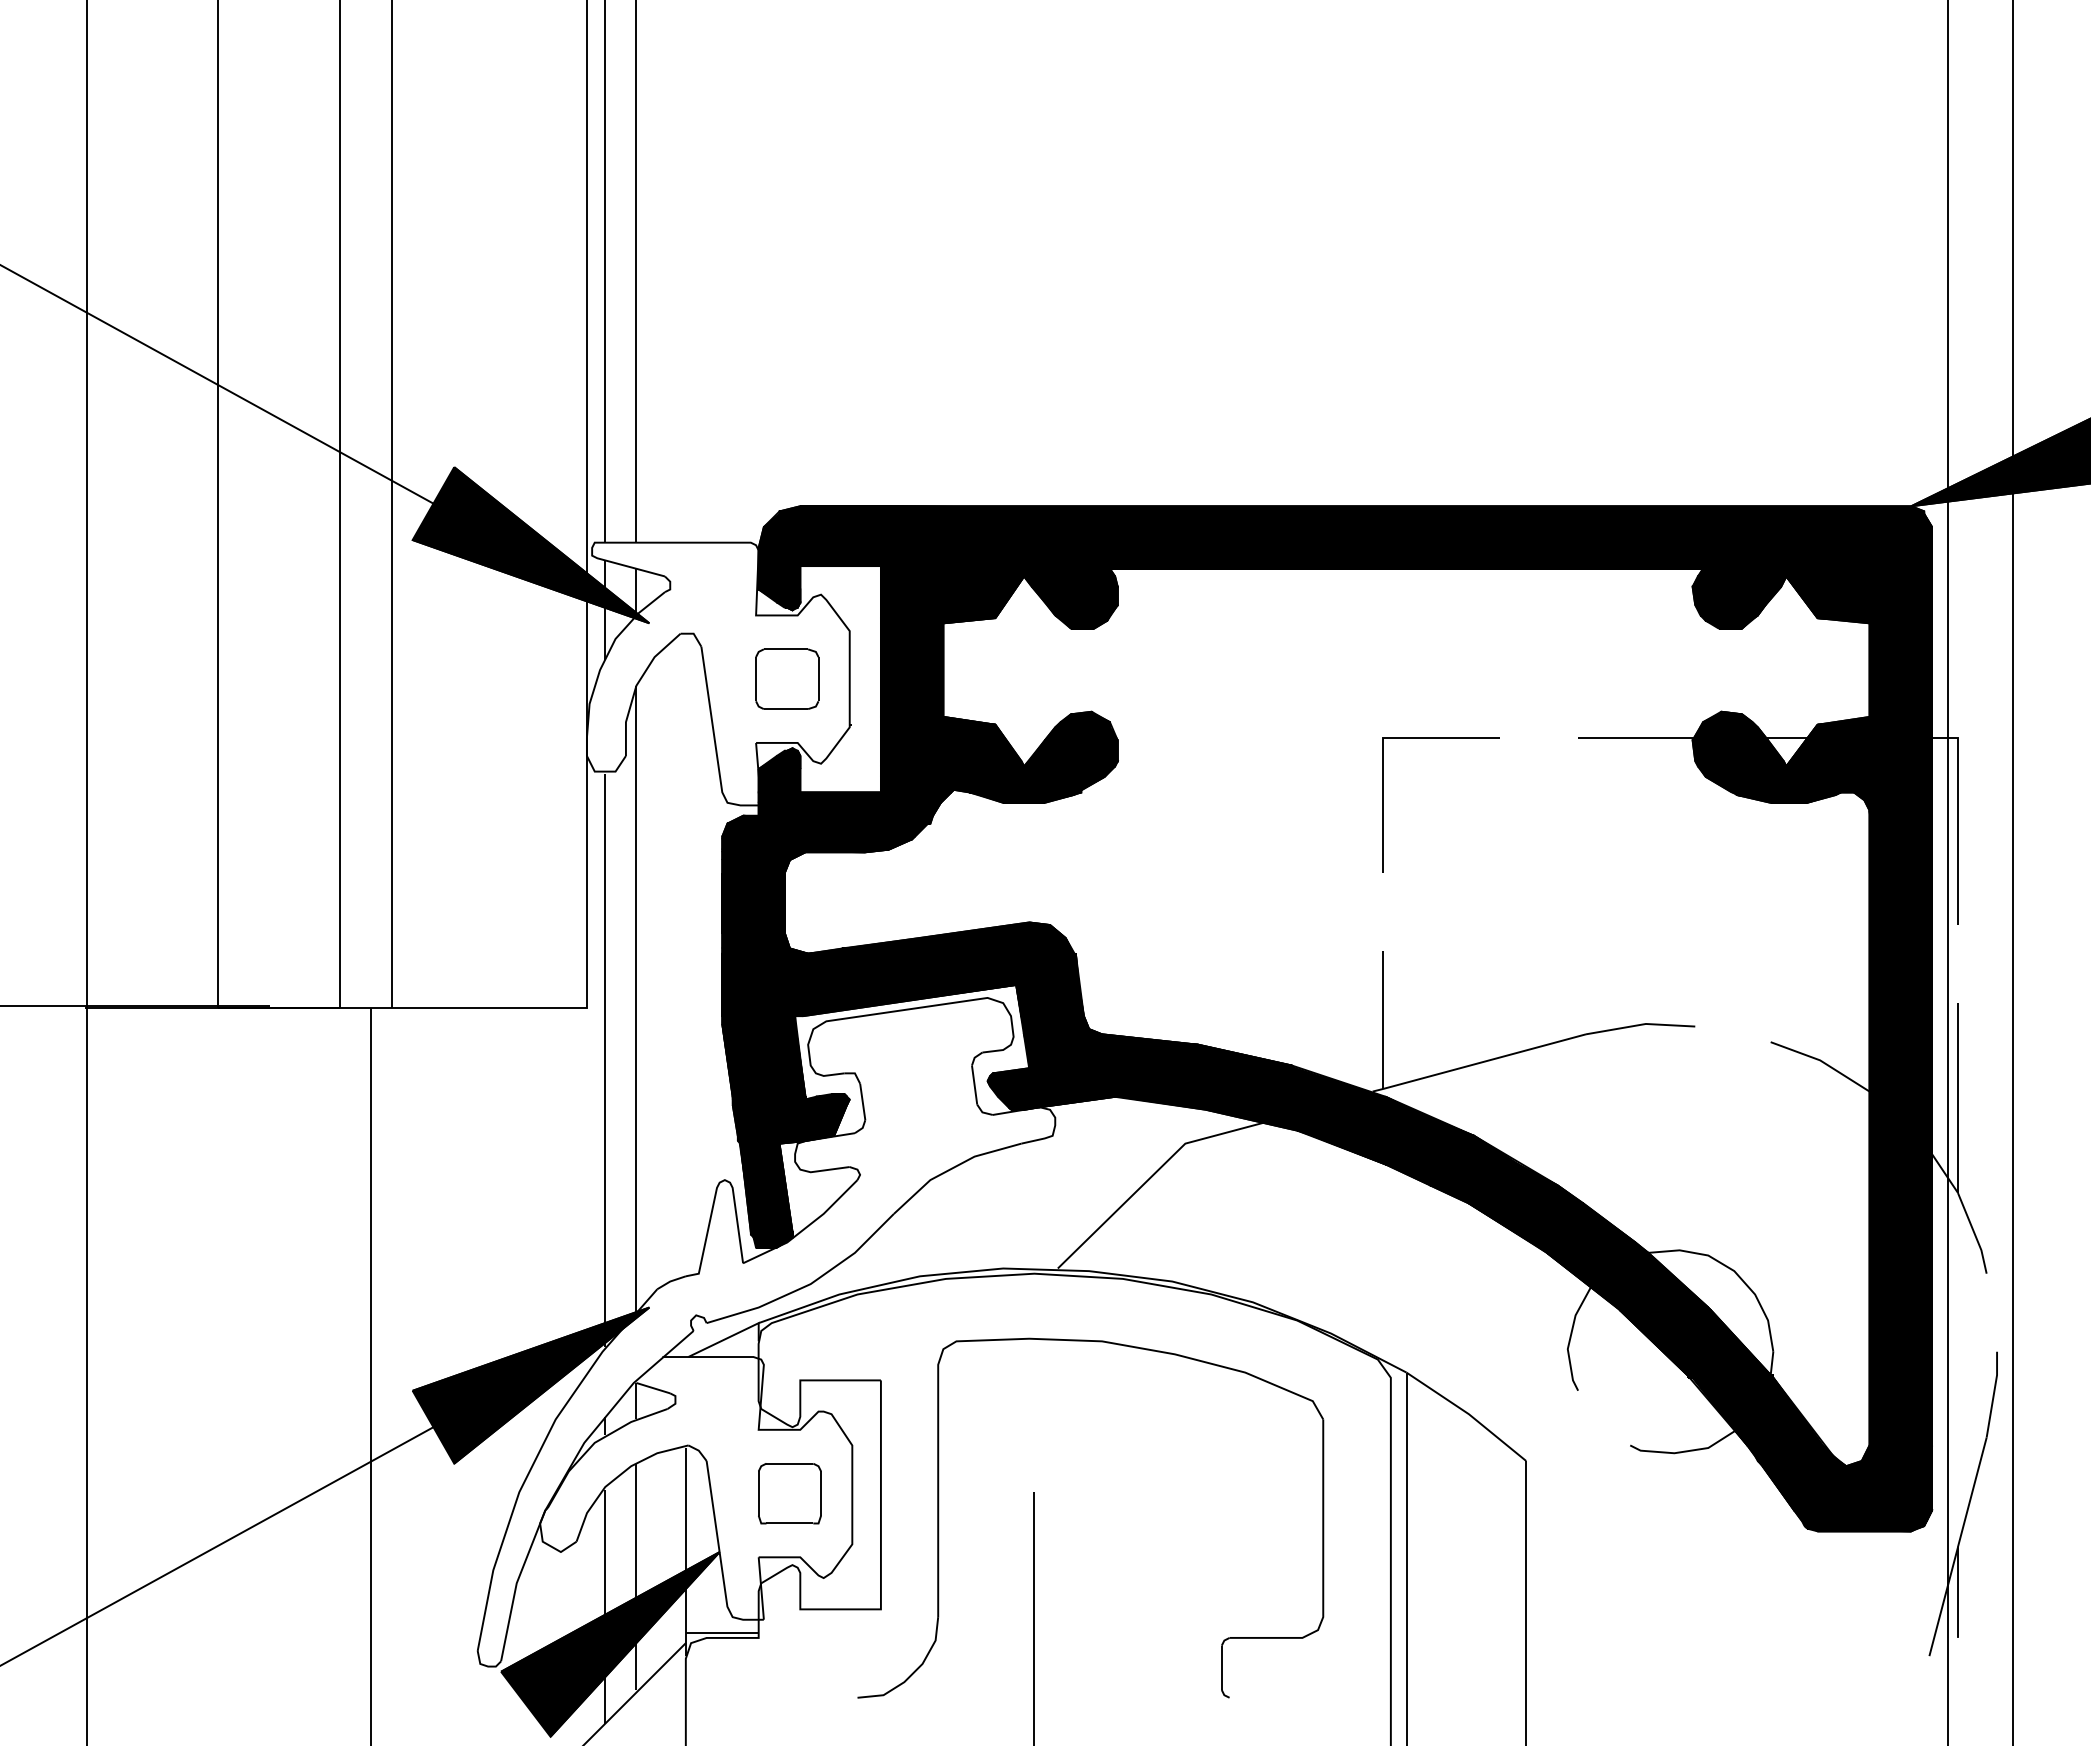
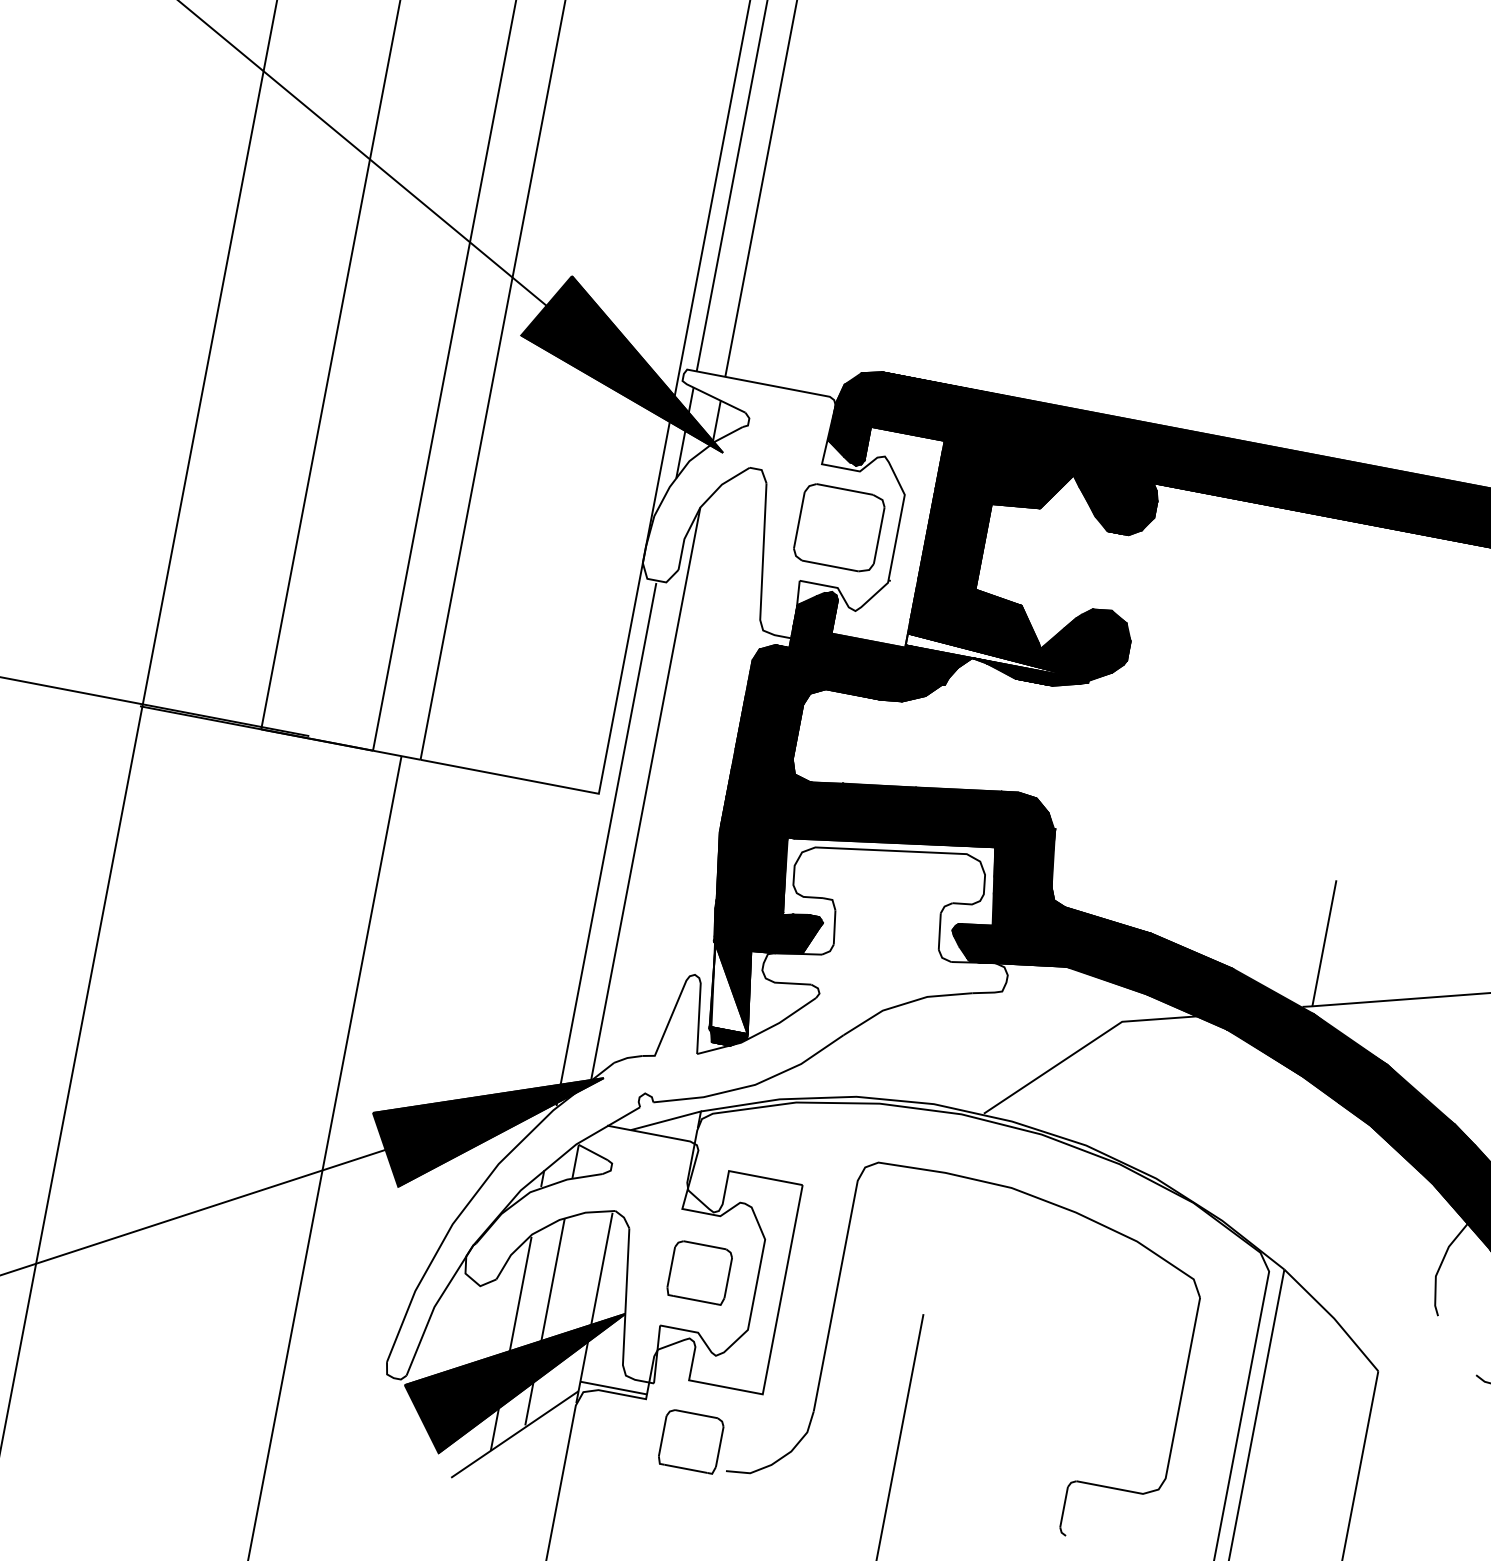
part: (787, 678) -> (839, 527), size x1.4
fill: (980, 782) -> (997, 656), removed
line: (1383, 804) -> (1362, 746), removed
fill: (766, 1187) -> (731, 988), removed
part: (814, 1673) -> (690, 1441), added

